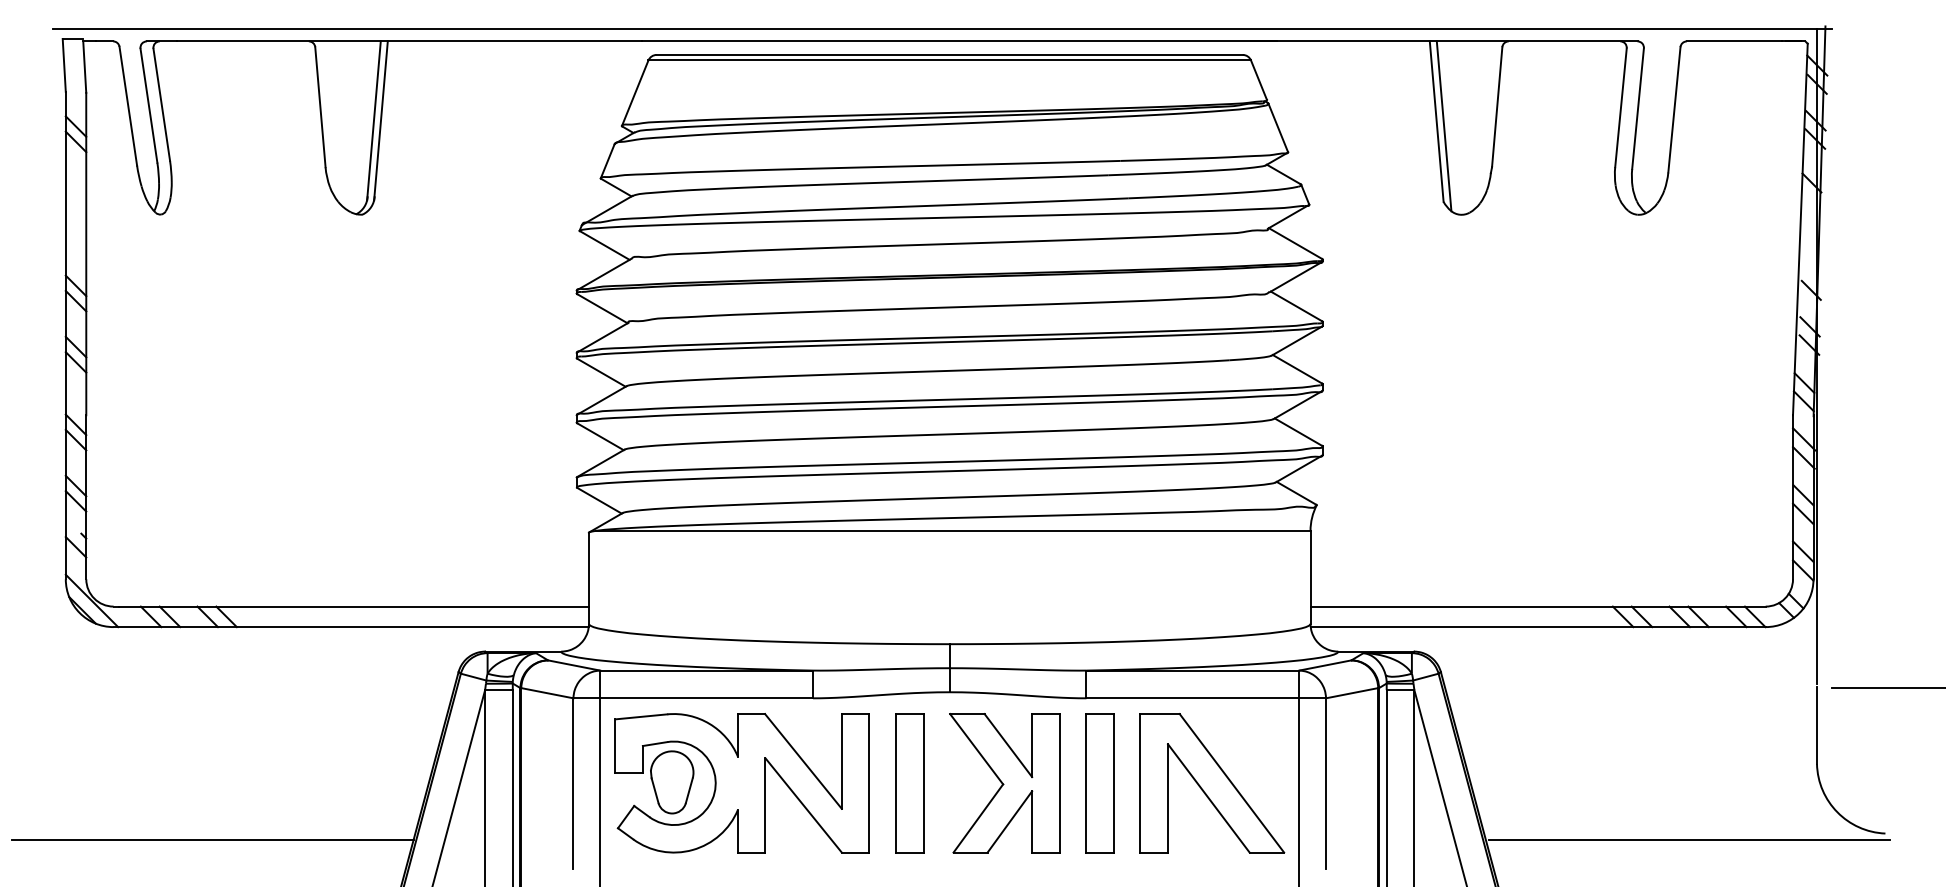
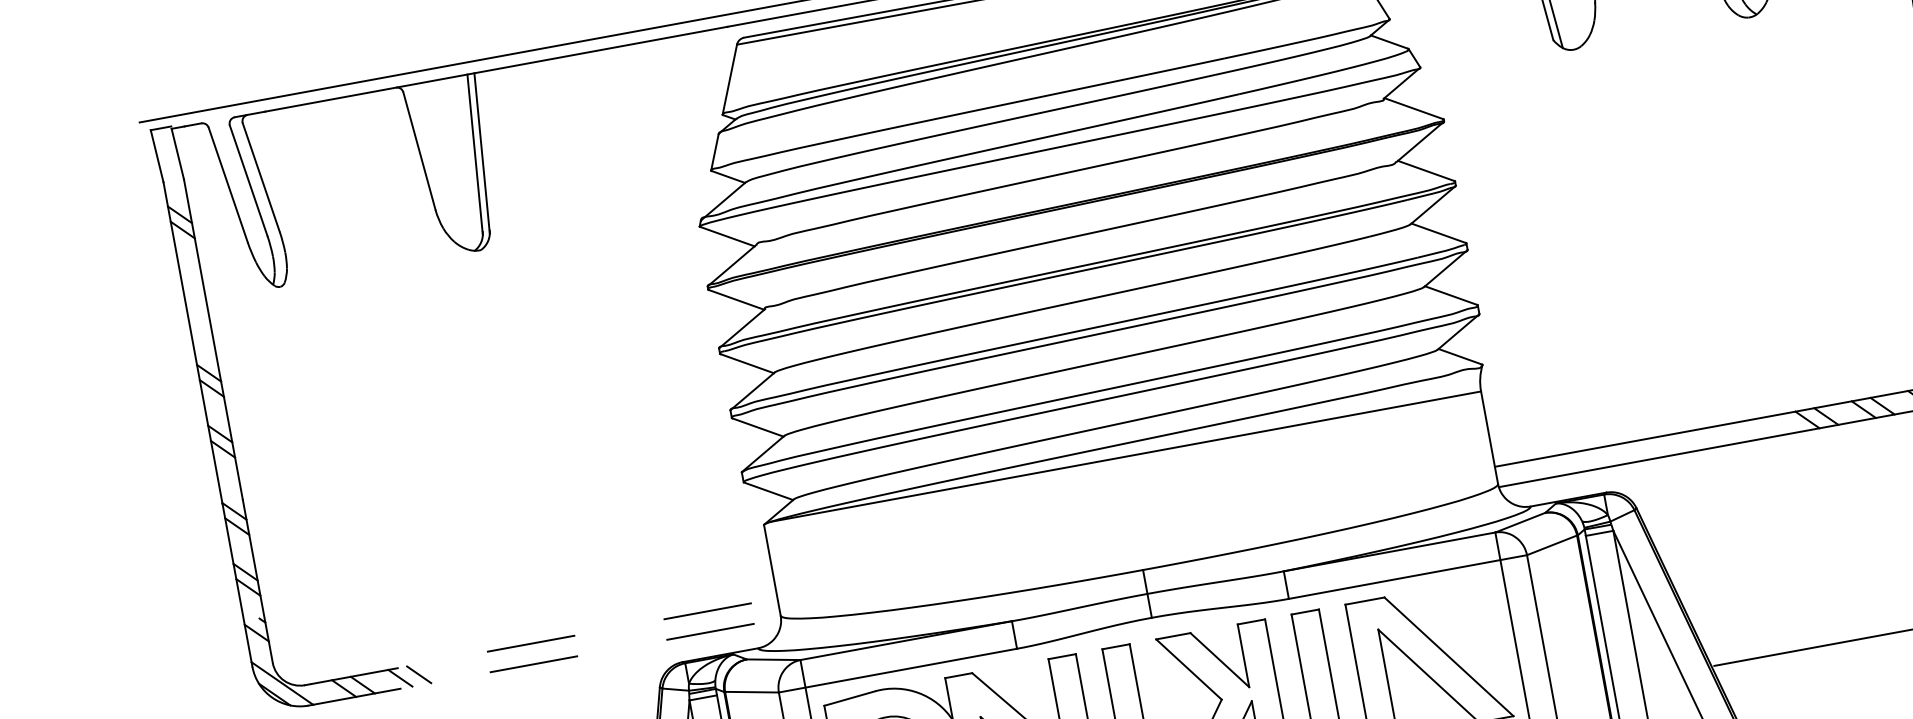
line: (354, 606) -> (544, 641), solid -> dashed
line: (353, 627) -> (547, 662), solid -> dashed

